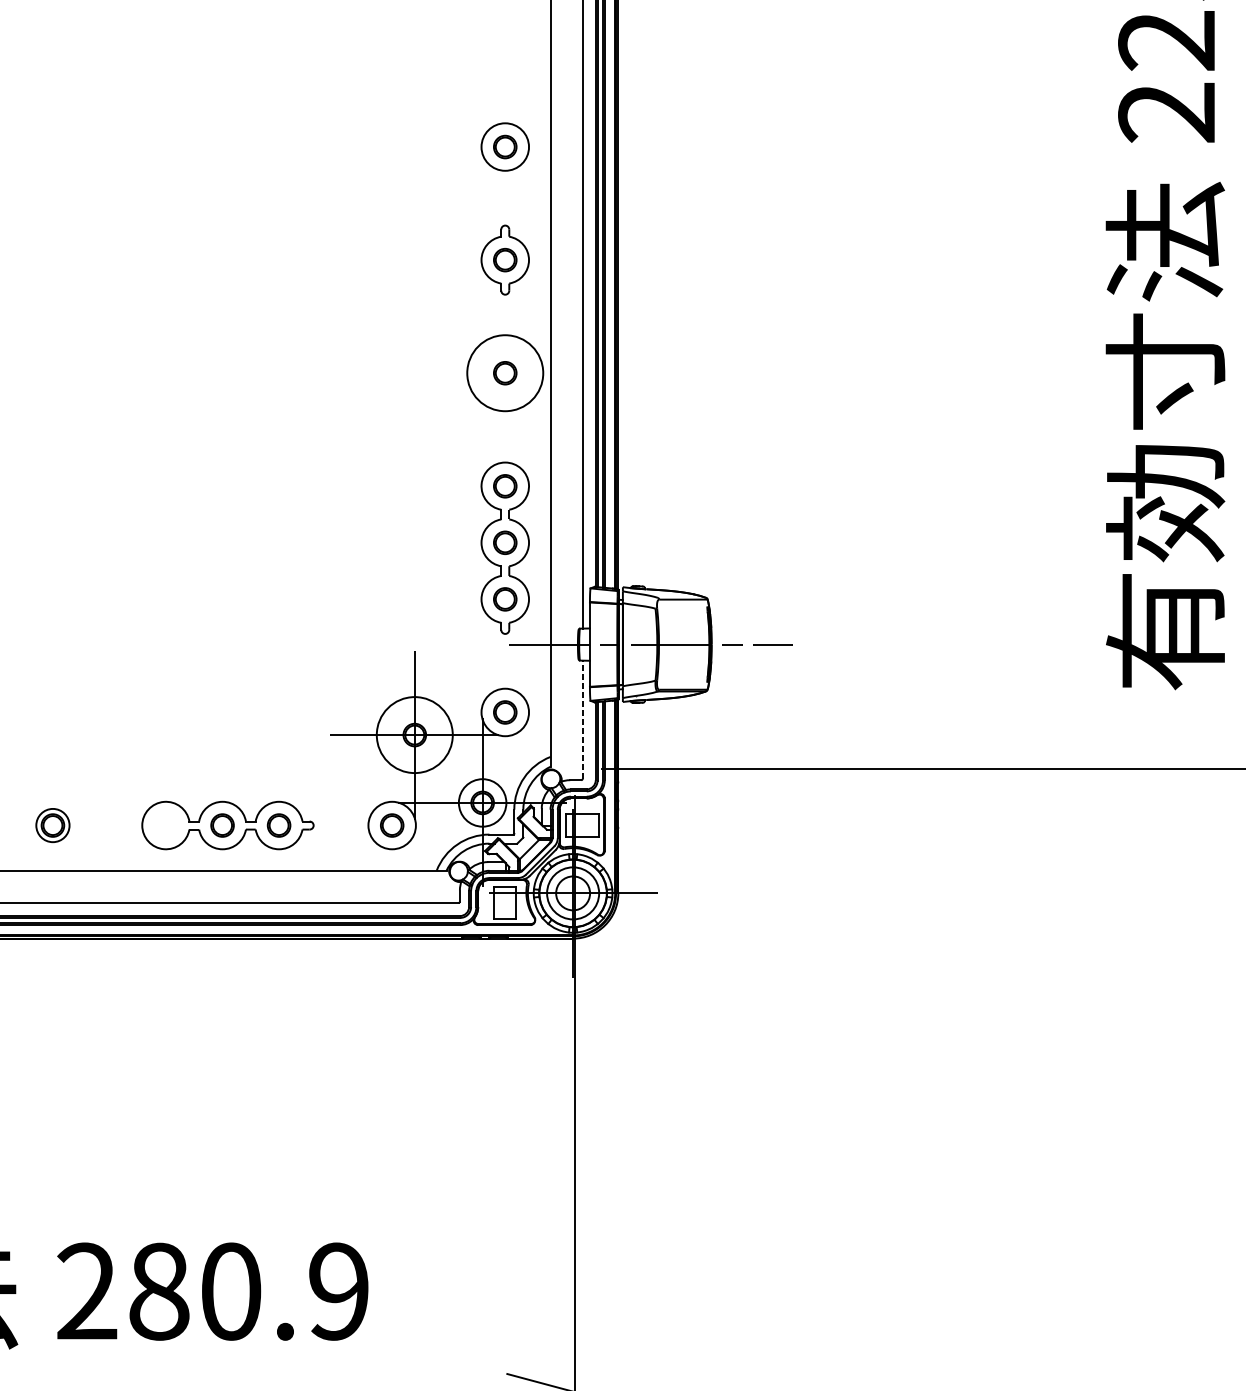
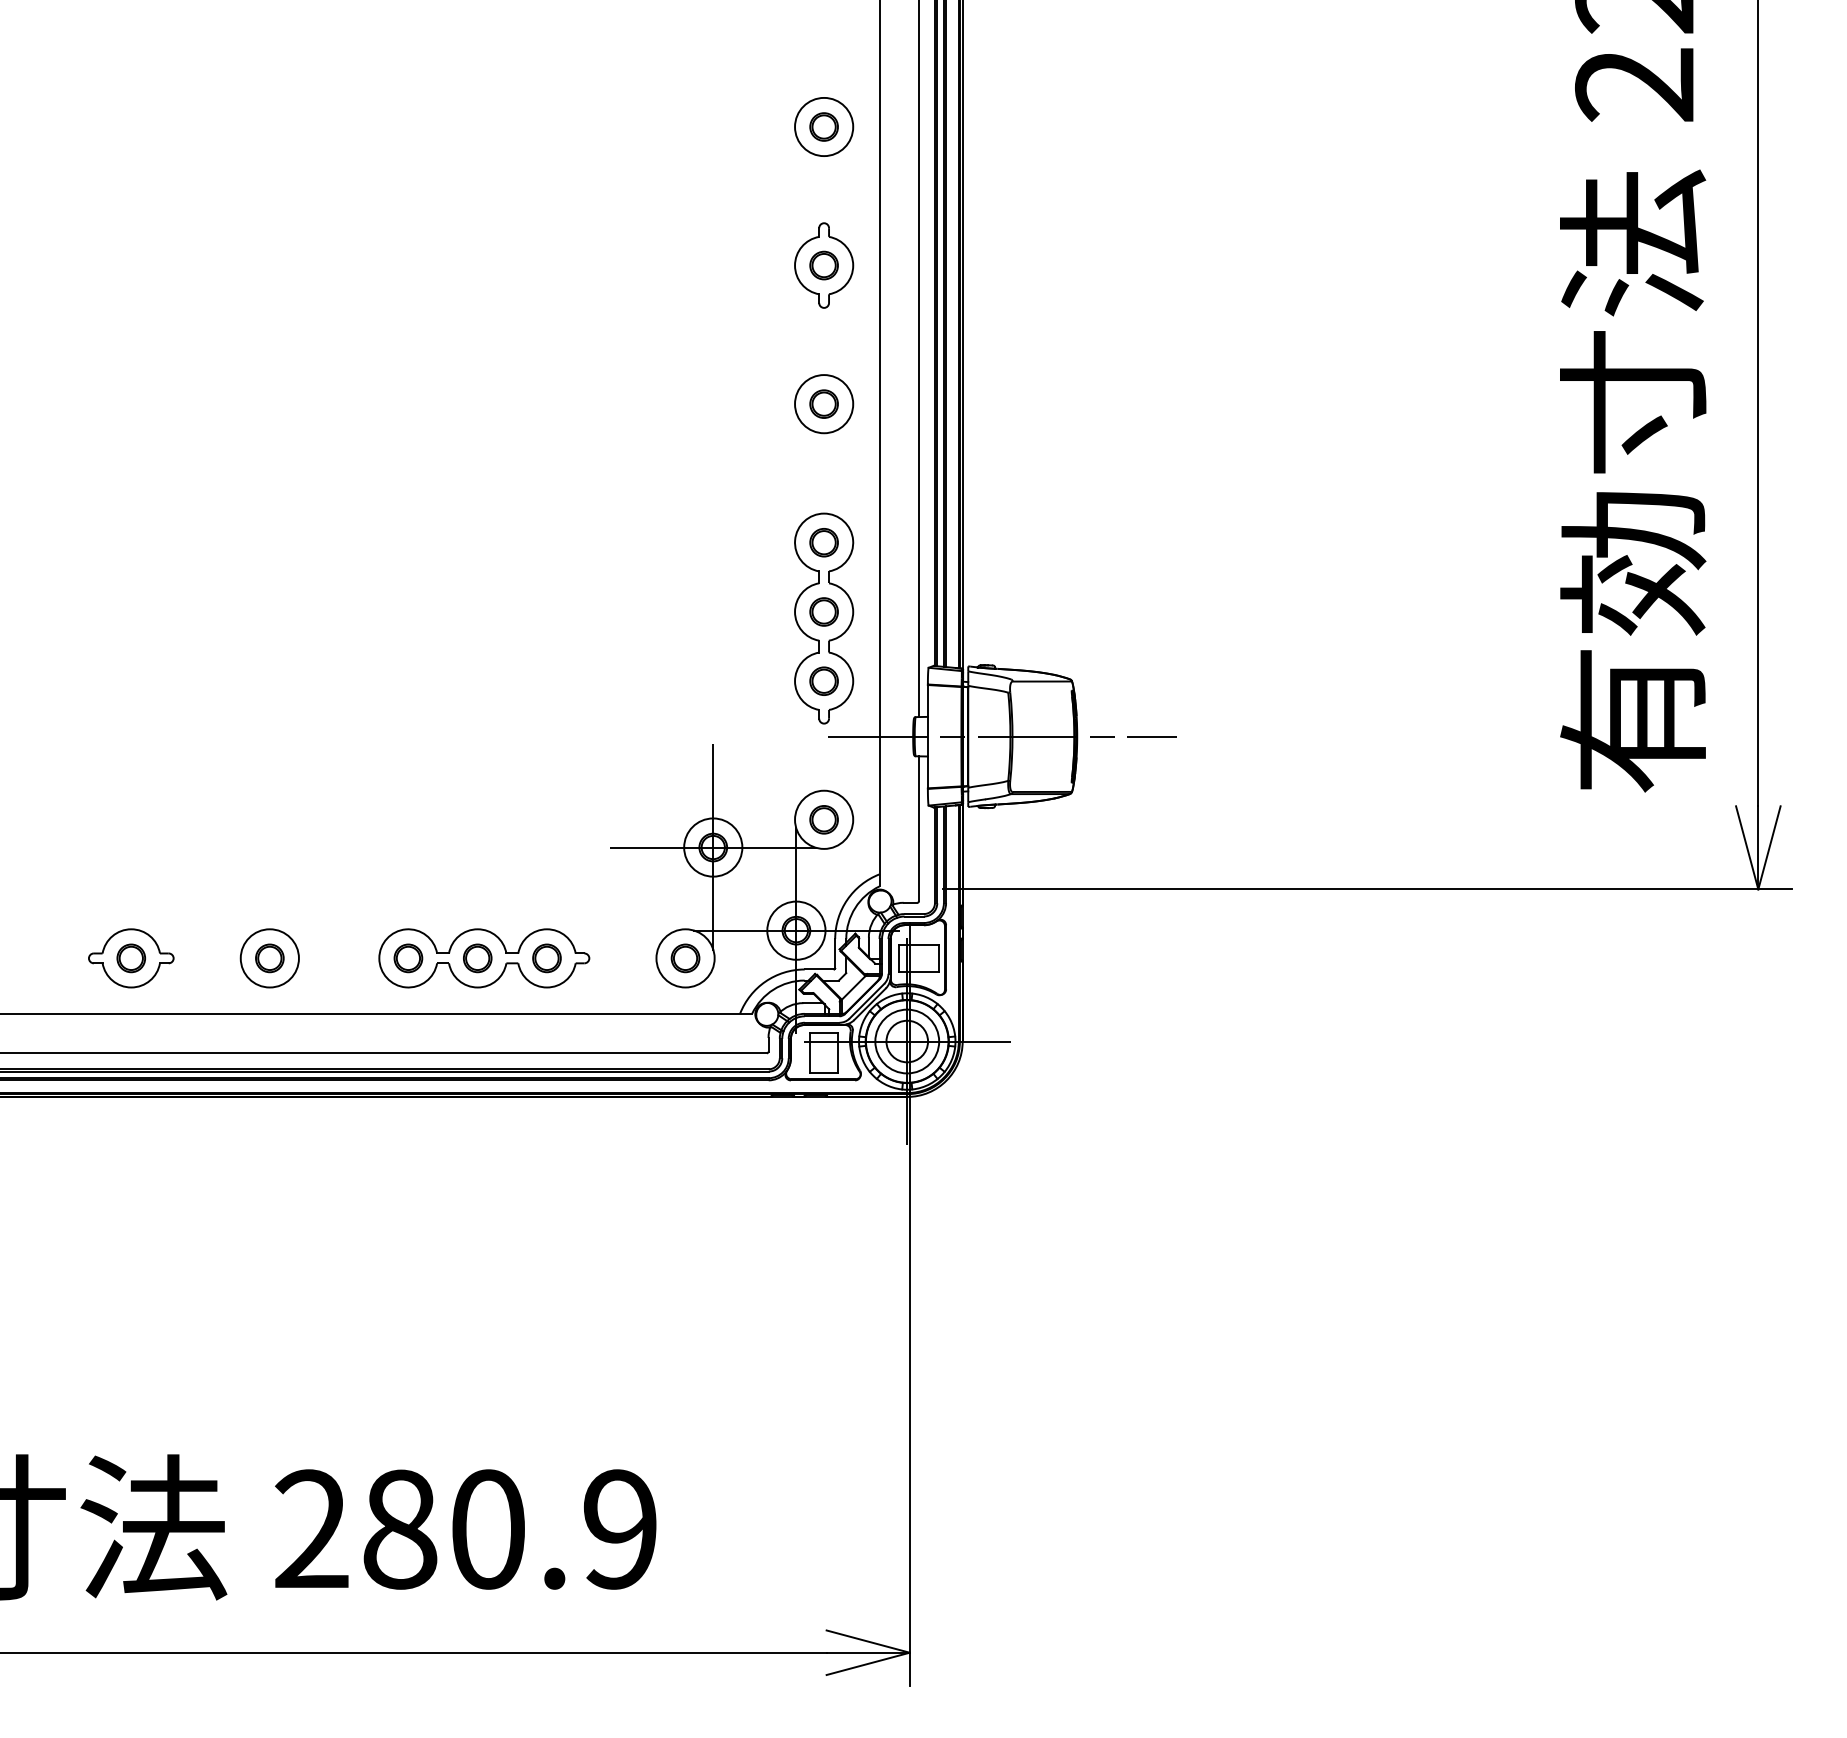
circle: (505, 373) -> (824, 404), size x0.62
line: (583, 719) -> (919, 828), dashed -> solid
circle: (414, 735) -> (713, 847), size x0.62
circle: (52, 825) -> (269, 958), size x1.43
part: (166, 825) -> (408, 958), added

